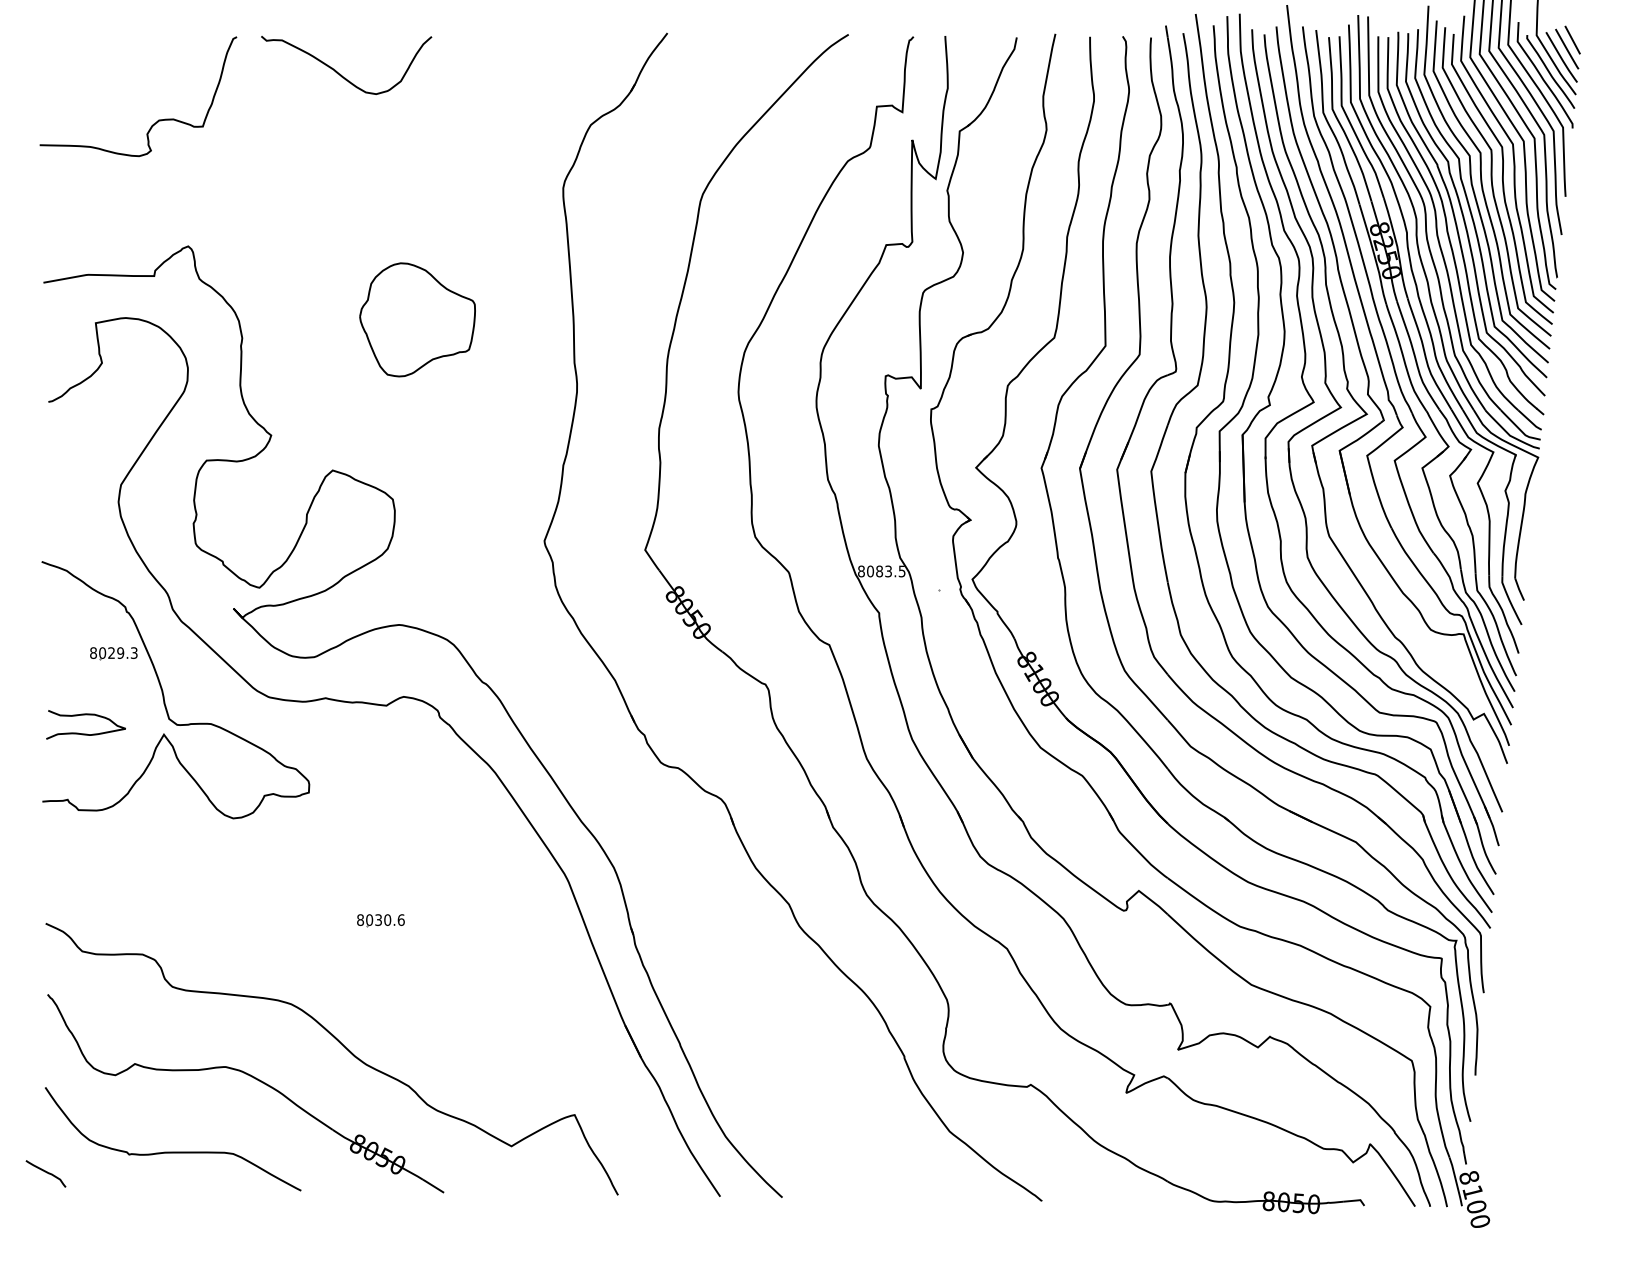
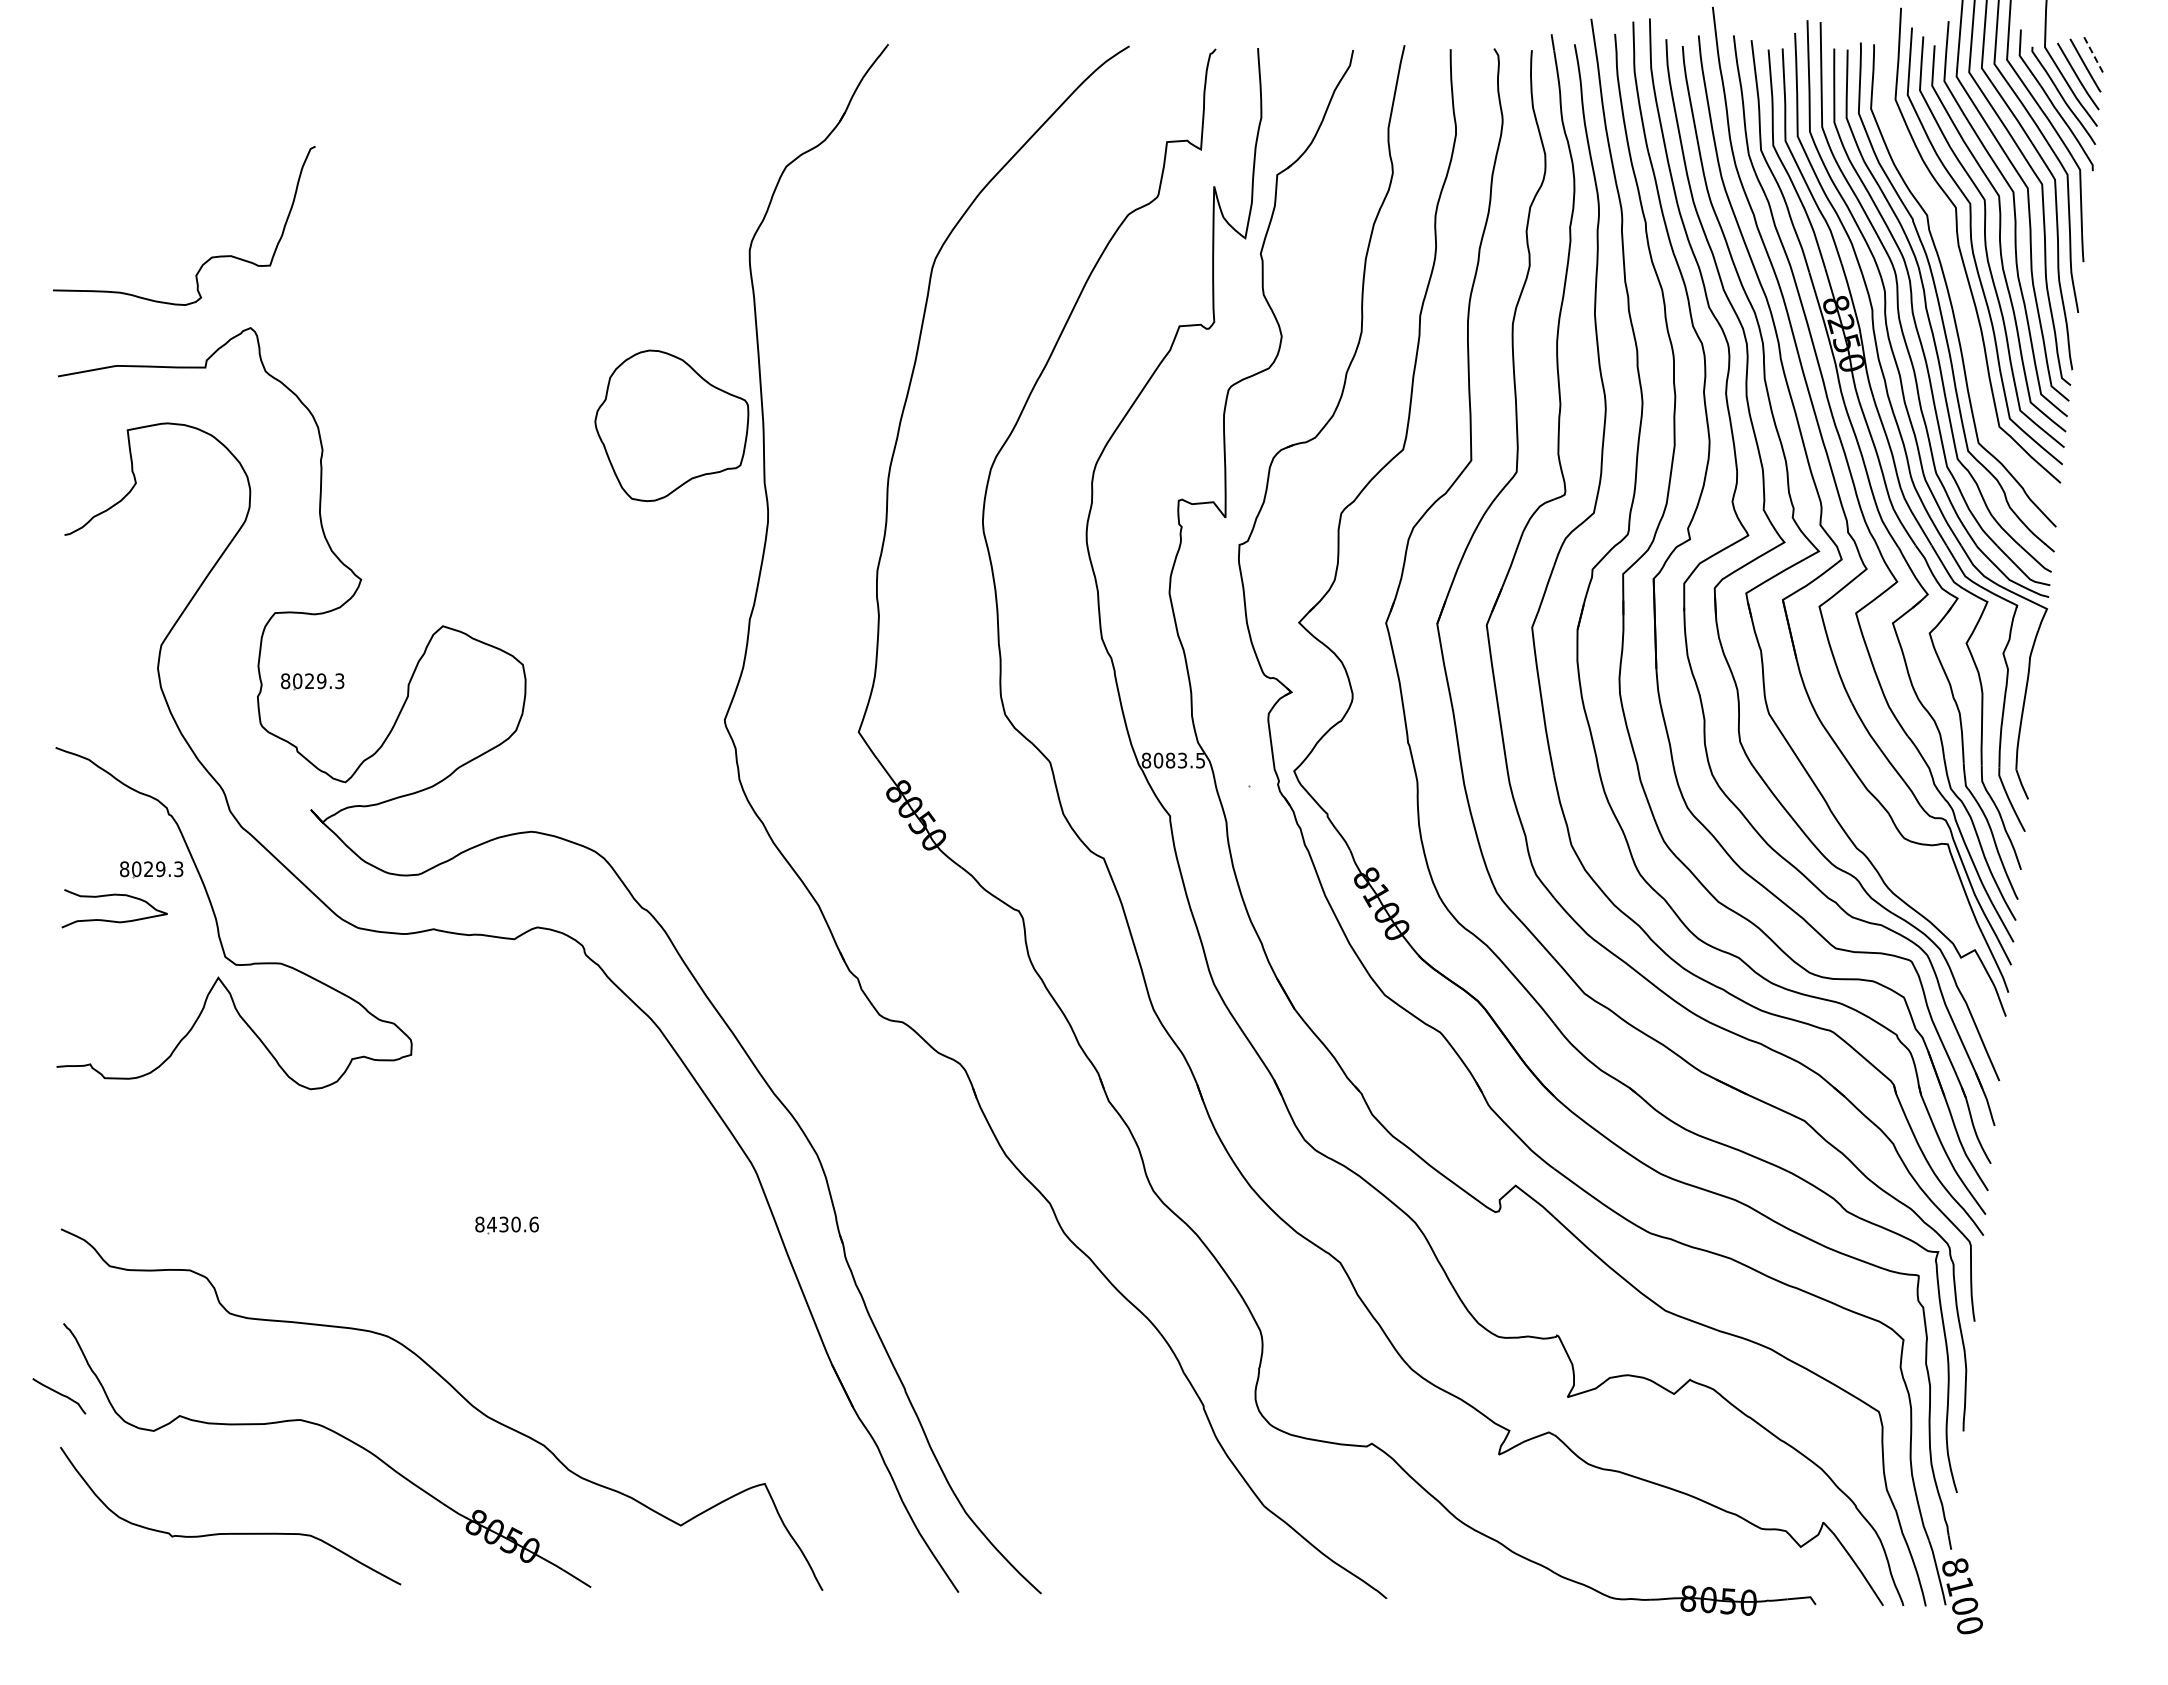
line: (1572, 40) -> (2092, 53), solid -> dashed
curve: (339, 73) -> (451, 97), removed
curve: (155, 121) -> (207, 259), moved
curve: (1470, 206) -> (1956, 275), removed
part: (417, 319) -> (671, 425), moved
part: (234, 512) -> (312, 681), added
curve: (85, 733) -> (114, 920), moved
text: (369, 920) -> (491, 1224), 8030.6 -> 8430.6
curve: (46, 1173) -> (60, 1395), moved

